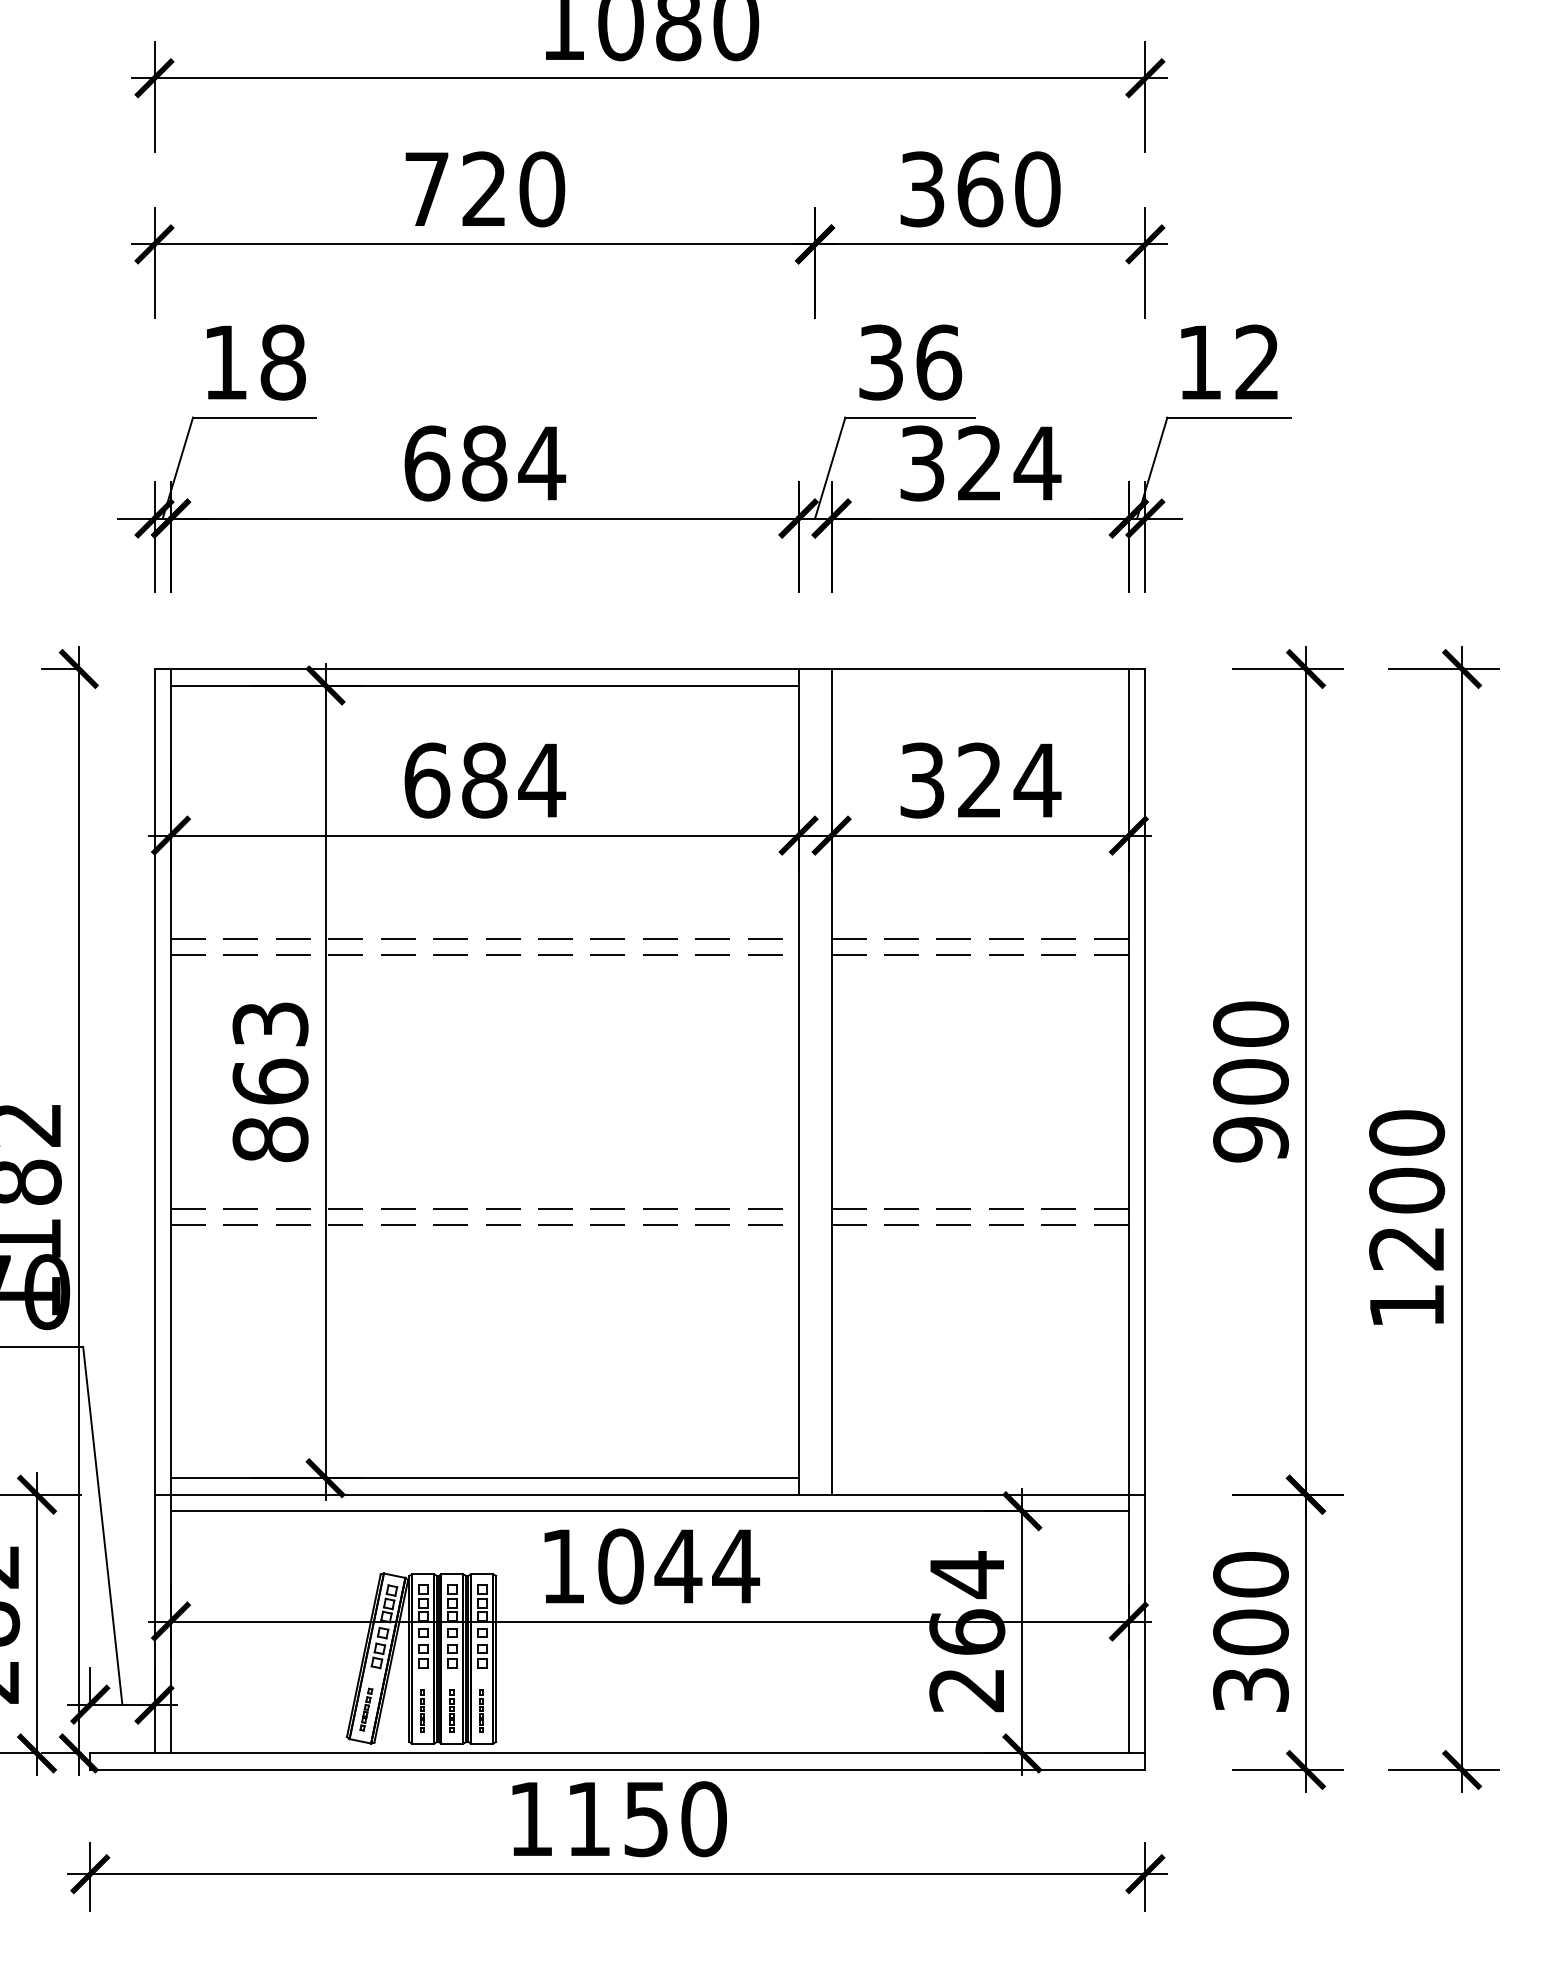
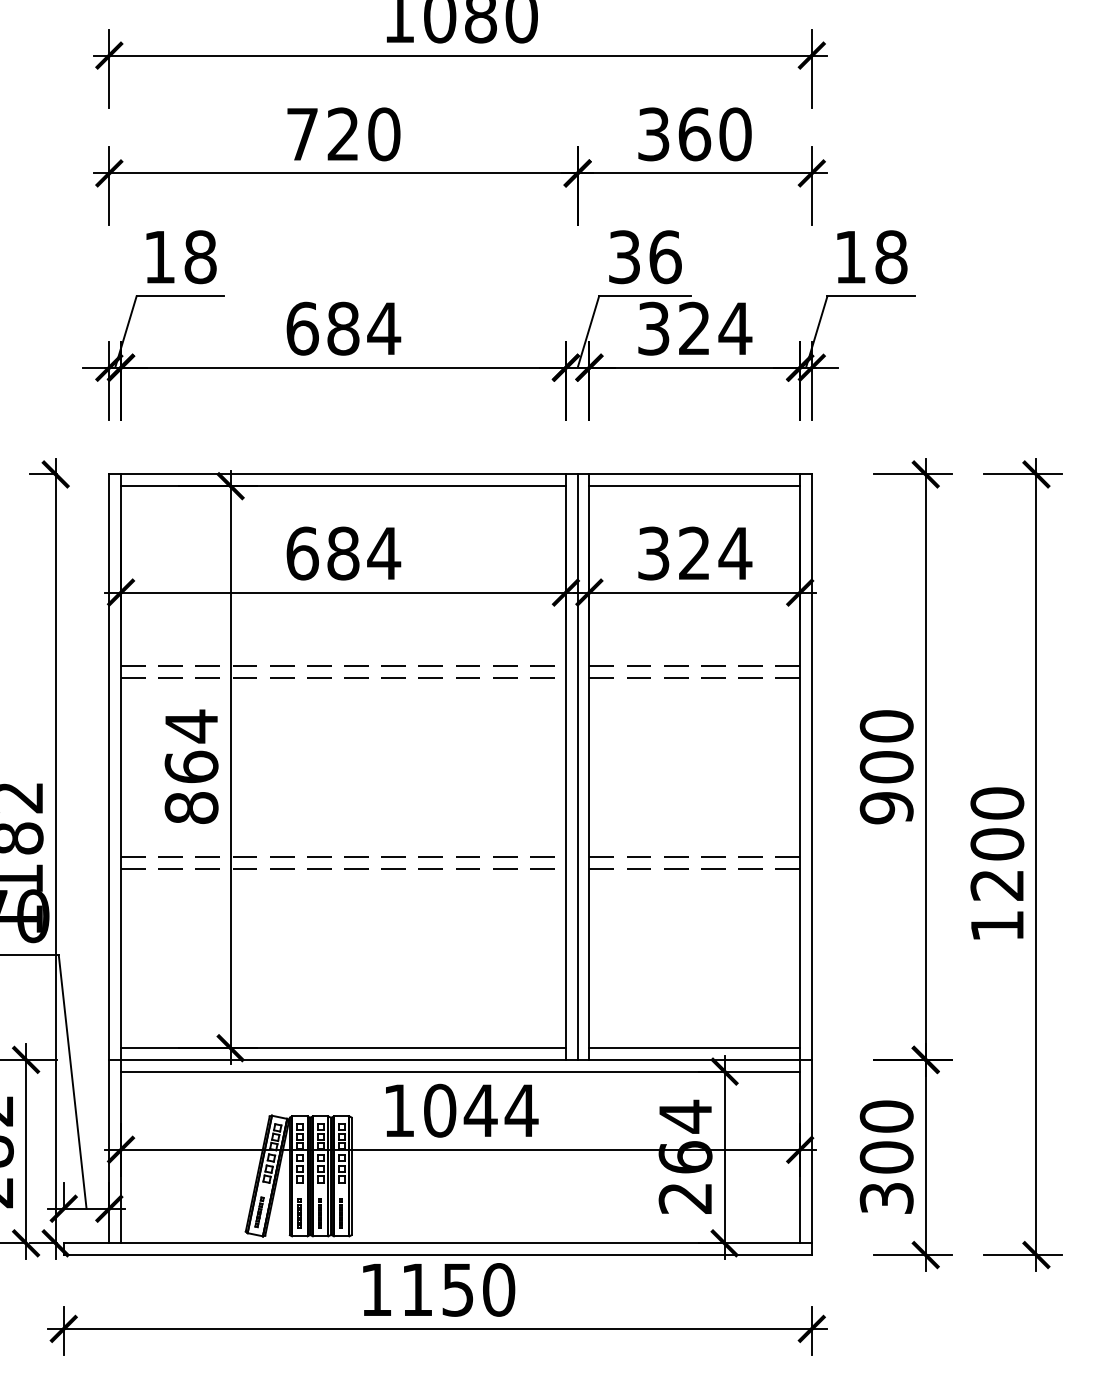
text: (1257, 362) -> (891, 257), 12 -> 18
line: (979, 685) -> (694, 486), added
text: (270, 1024) -> (191, 726), 863 -> 864
line: (815, 1081) -> (577, 766), added
line: (979, 1478) -> (694, 1048), added

